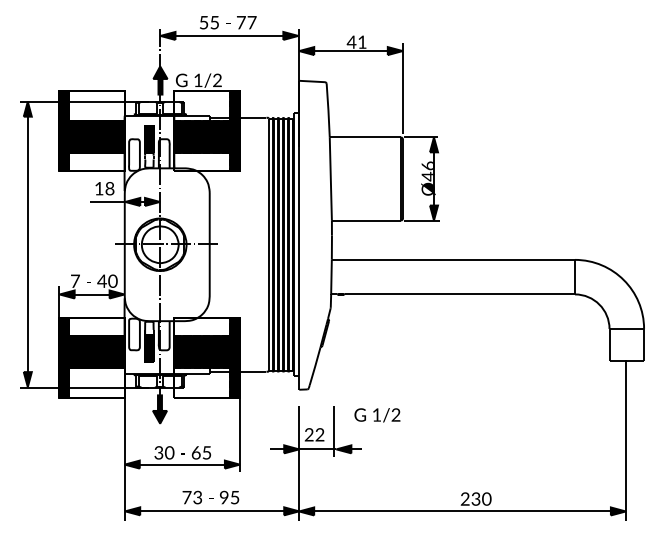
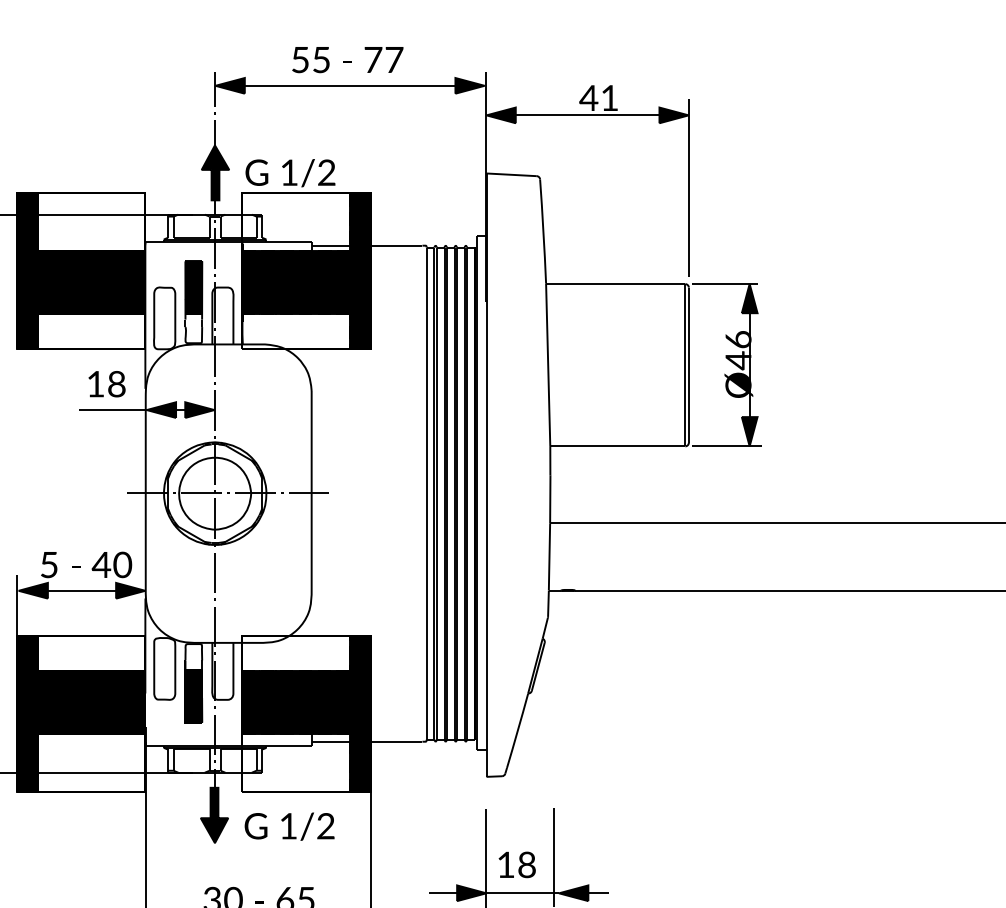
text: (75, 280) -> (49, 563), 7 -> 5
text: (377, 415) -> (289, 827), moved
text: (314, 434) -> (516, 864), 22 -> 18

